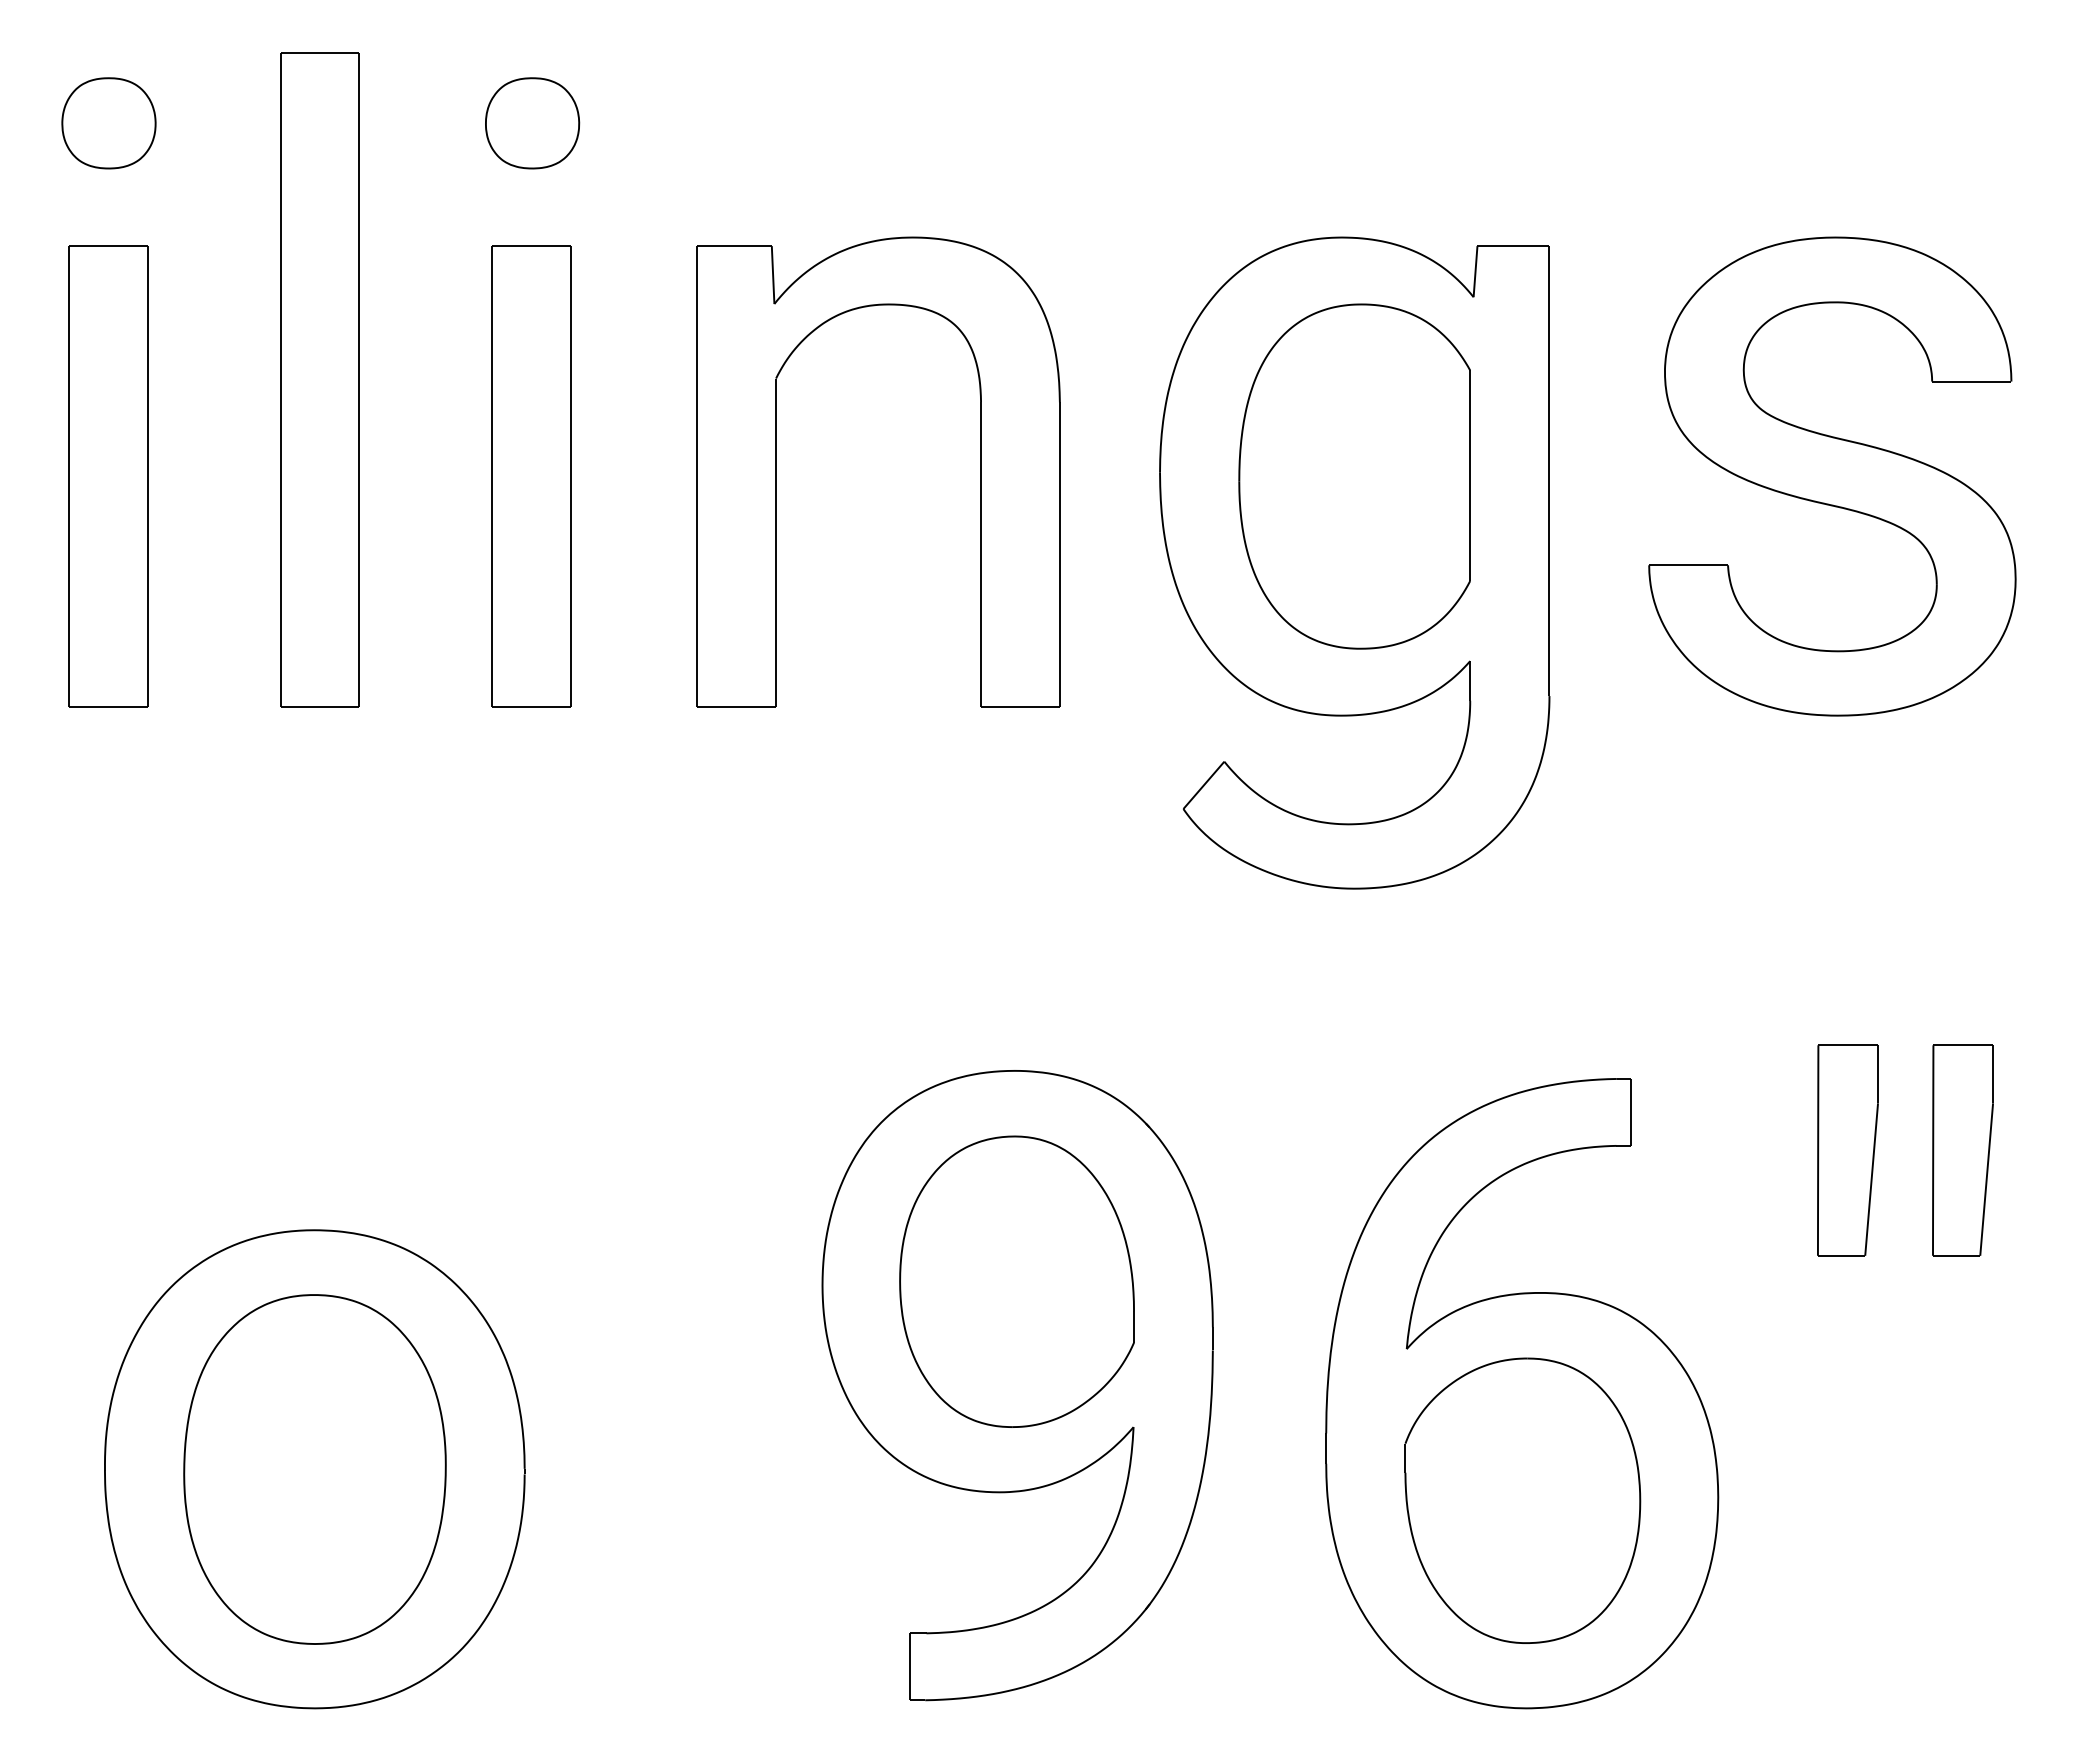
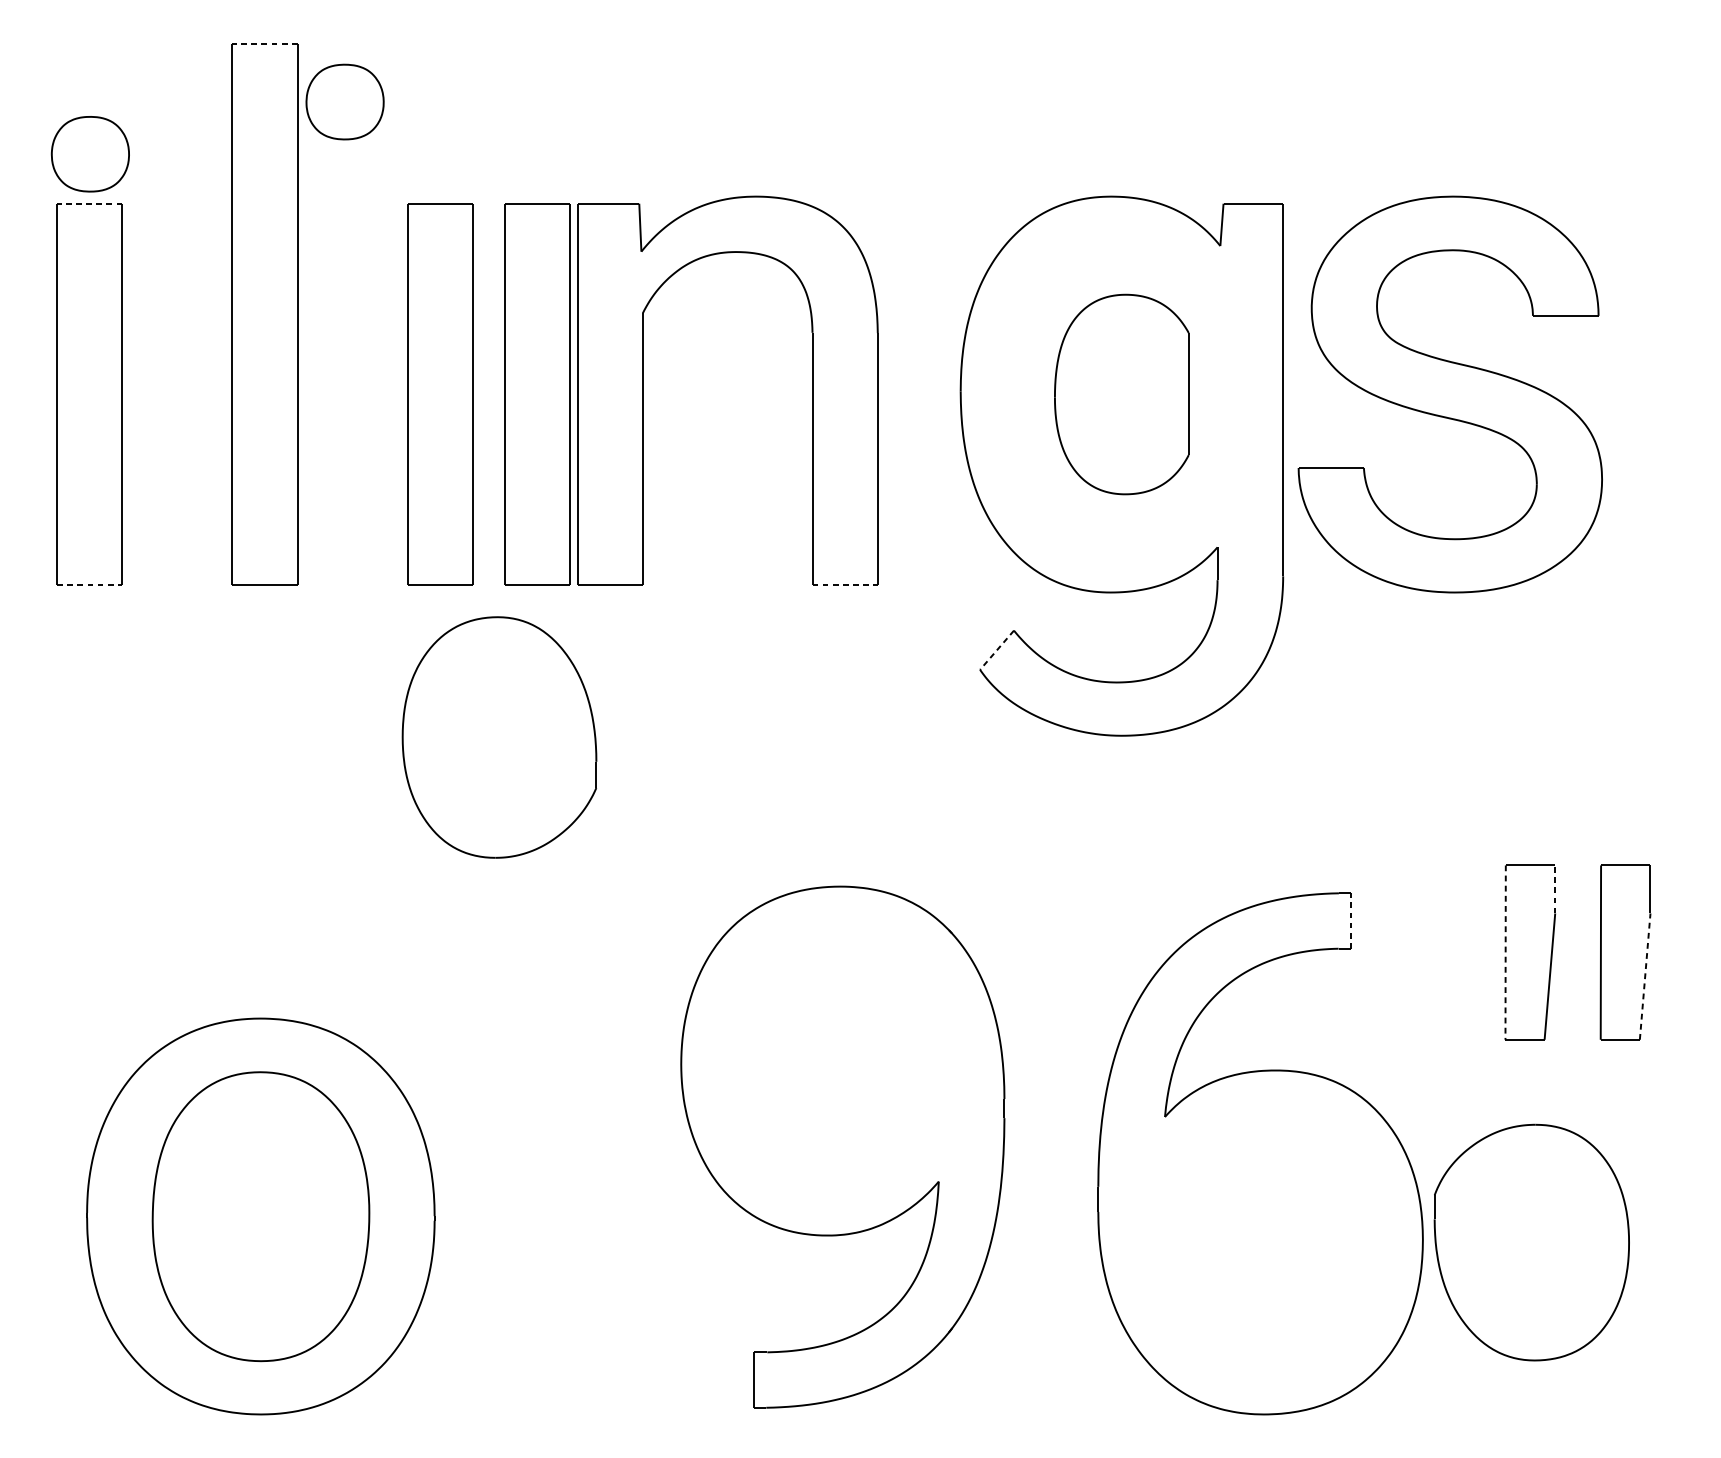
line: (319, 52) -> (264, 43), solid -> dashed
part: (108, 123) -> (90, 154), moved
part: (532, 123) -> (345, 102), moved
line: (107, 246) -> (89, 204), solid -> dashed
part: (648, 476) -> (537, 394), added
part: (1354, 476) -> (1121, 394), size x0.7
part: (1832, 476) -> (1450, 394), moved
line: (108, 707) -> (90, 585), solid -> dashed
line: (1020, 707) -> (845, 585), solid -> dashed
line: (1203, 785) -> (996, 650), solid -> dashed
line: (1878, 1074) -> (1555, 889), solid -> dashed
line: (1630, 1111) -> (1350, 920), solid -> dashed
line: (1818, 1151) -> (1505, 953), solid -> dashed
line: (1986, 1179) -> (1645, 976), solid -> dashed
part: (1016, 1281) -> (499, 737), moved
part: (1522, 1500) -> (1531, 1242), moved

